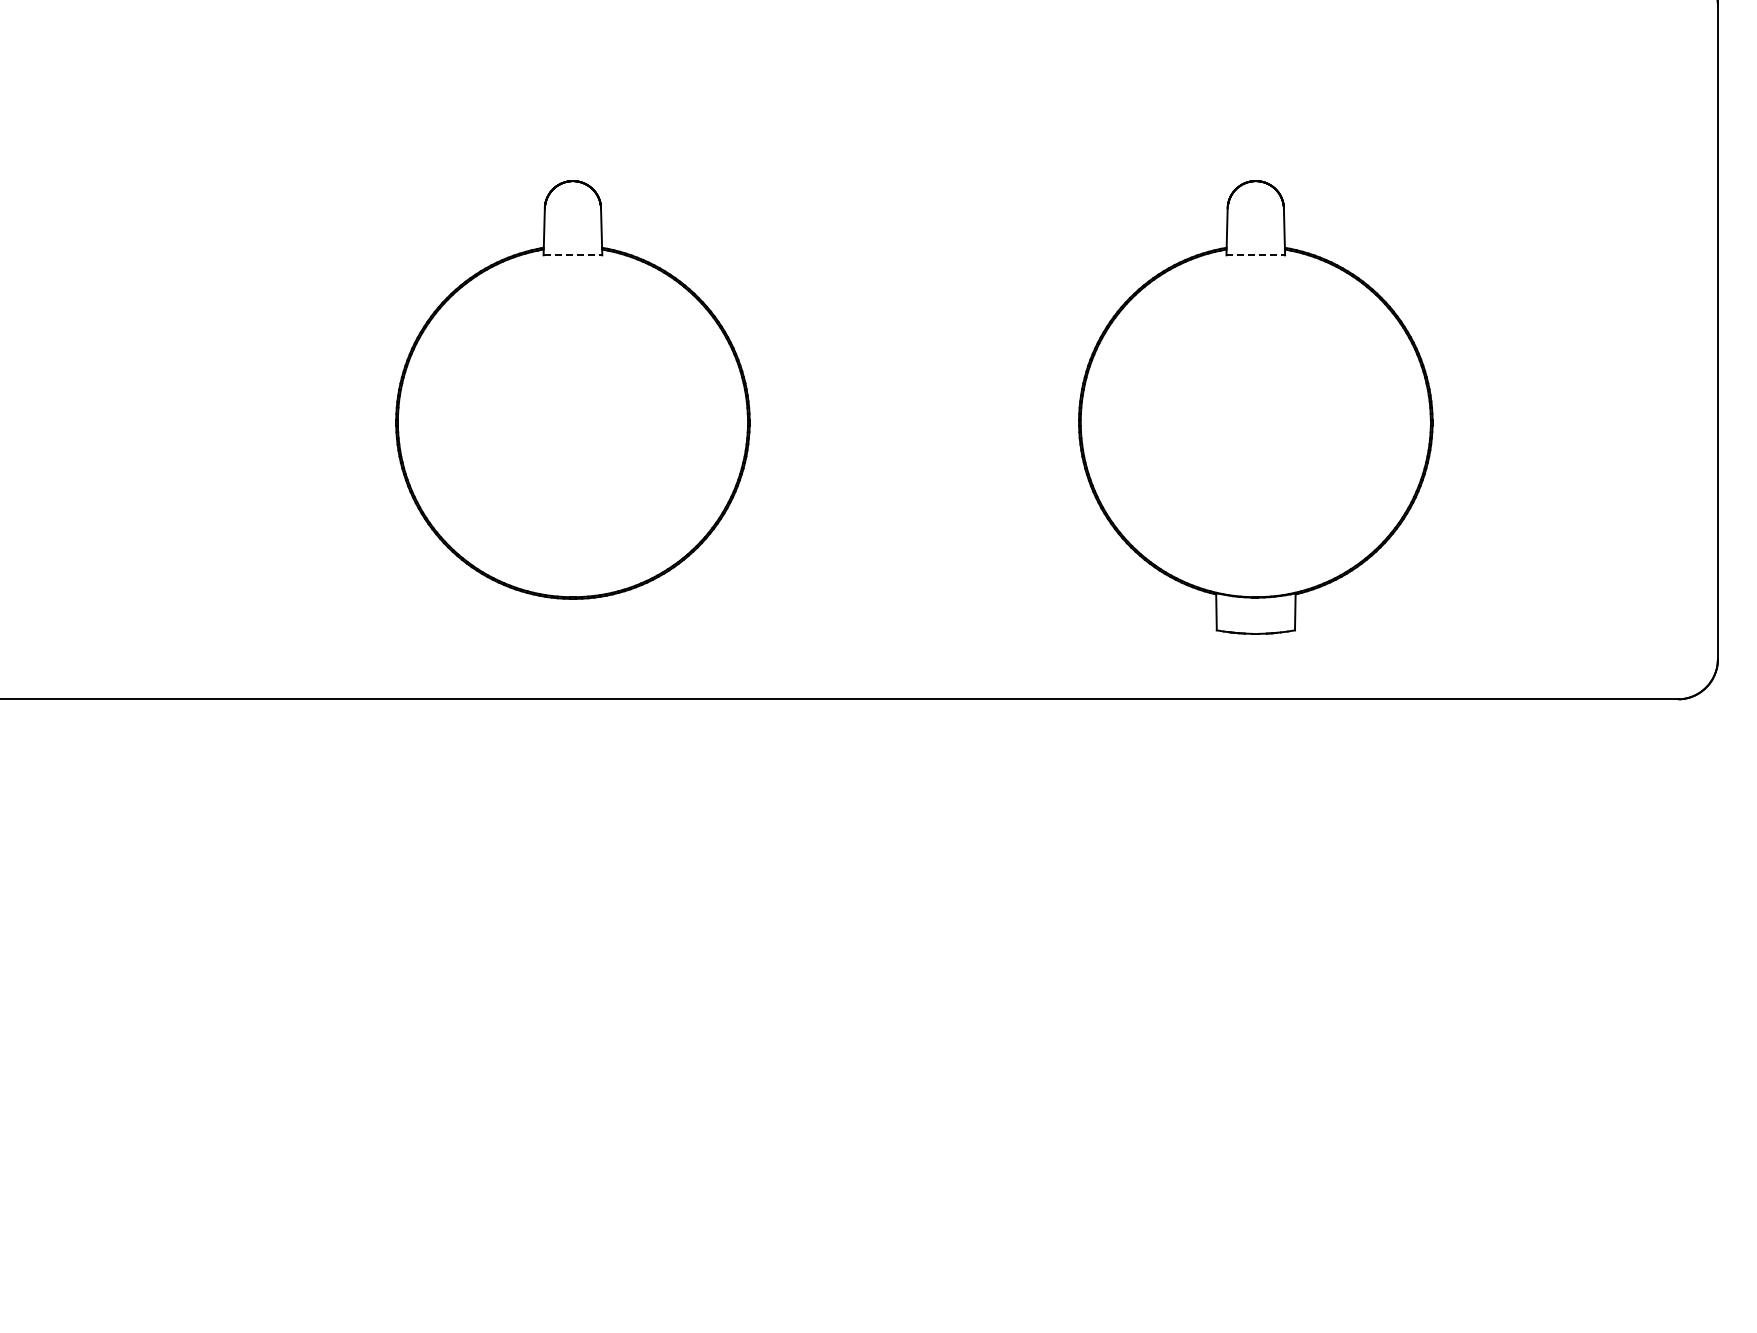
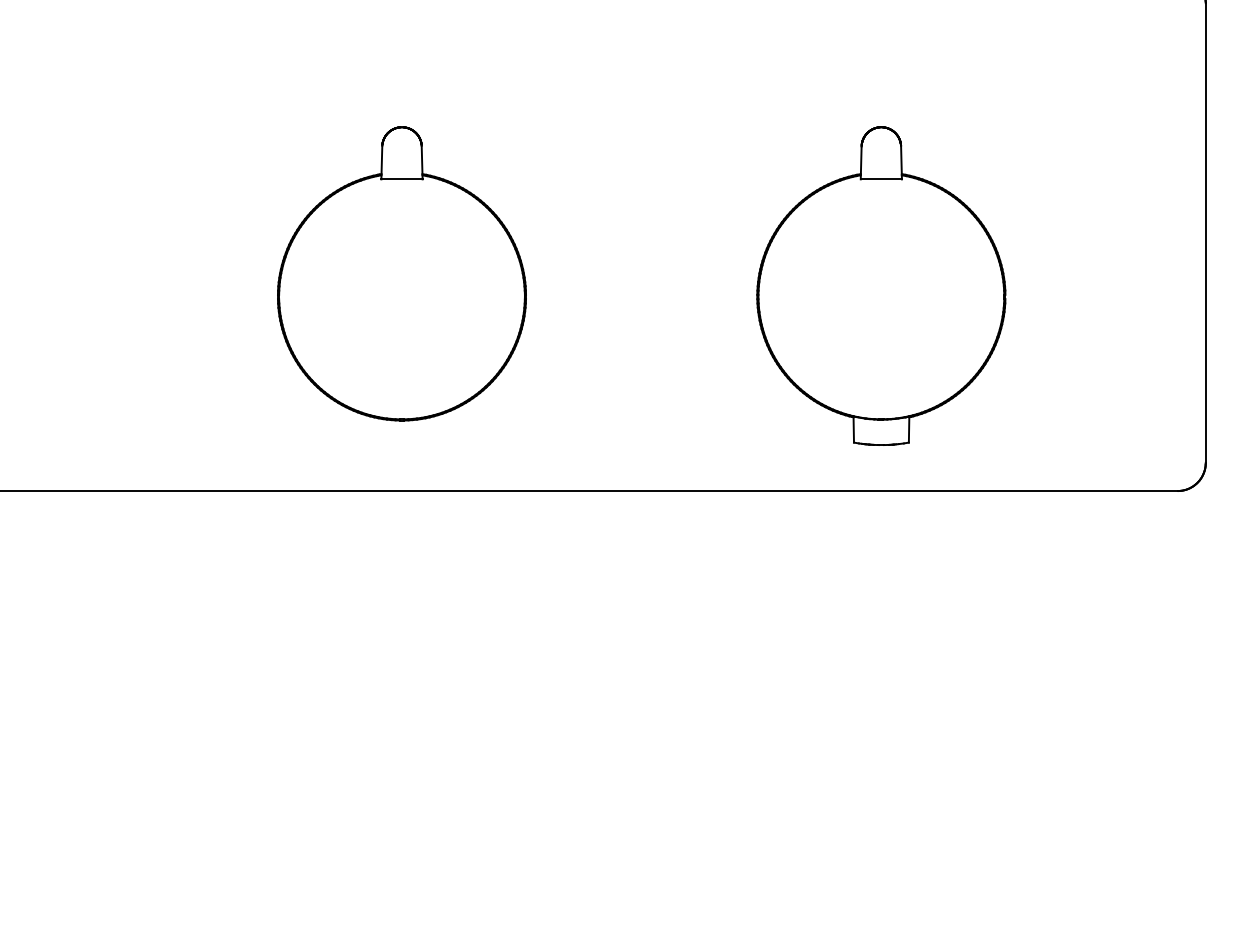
line: (573, 255) -> (402, 179), dashed -> solid
line: (1256, 255) -> (881, 179), dashed -> solid

